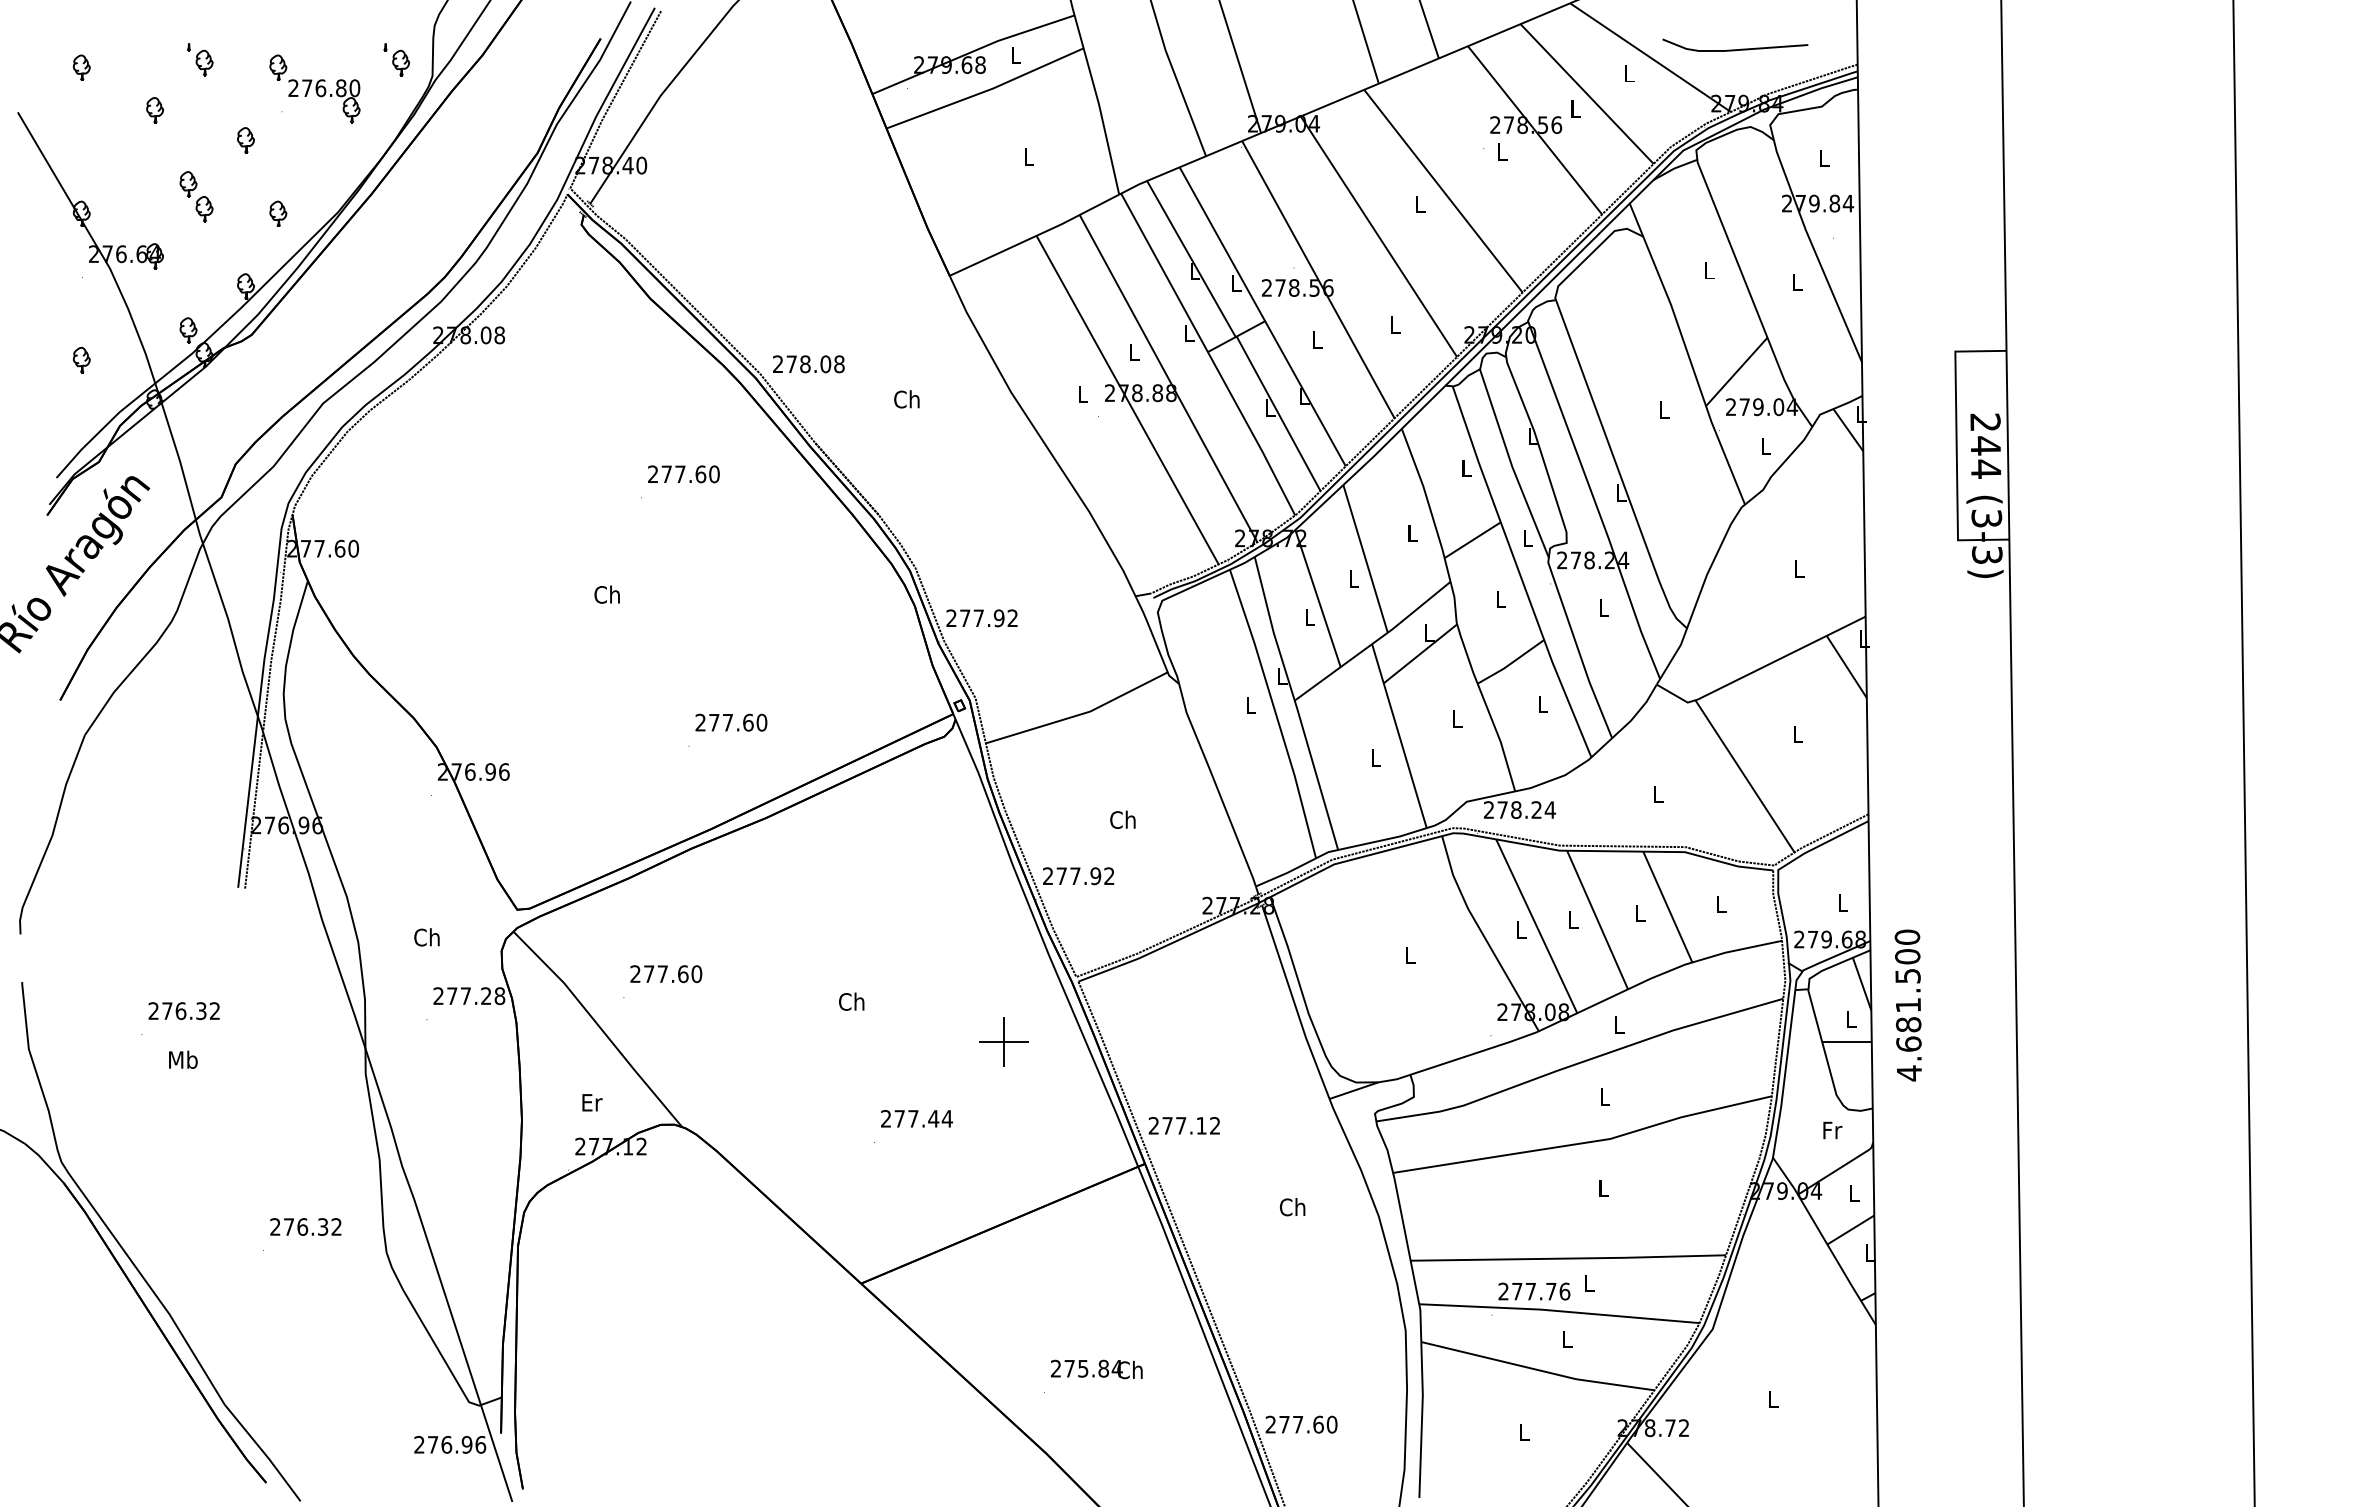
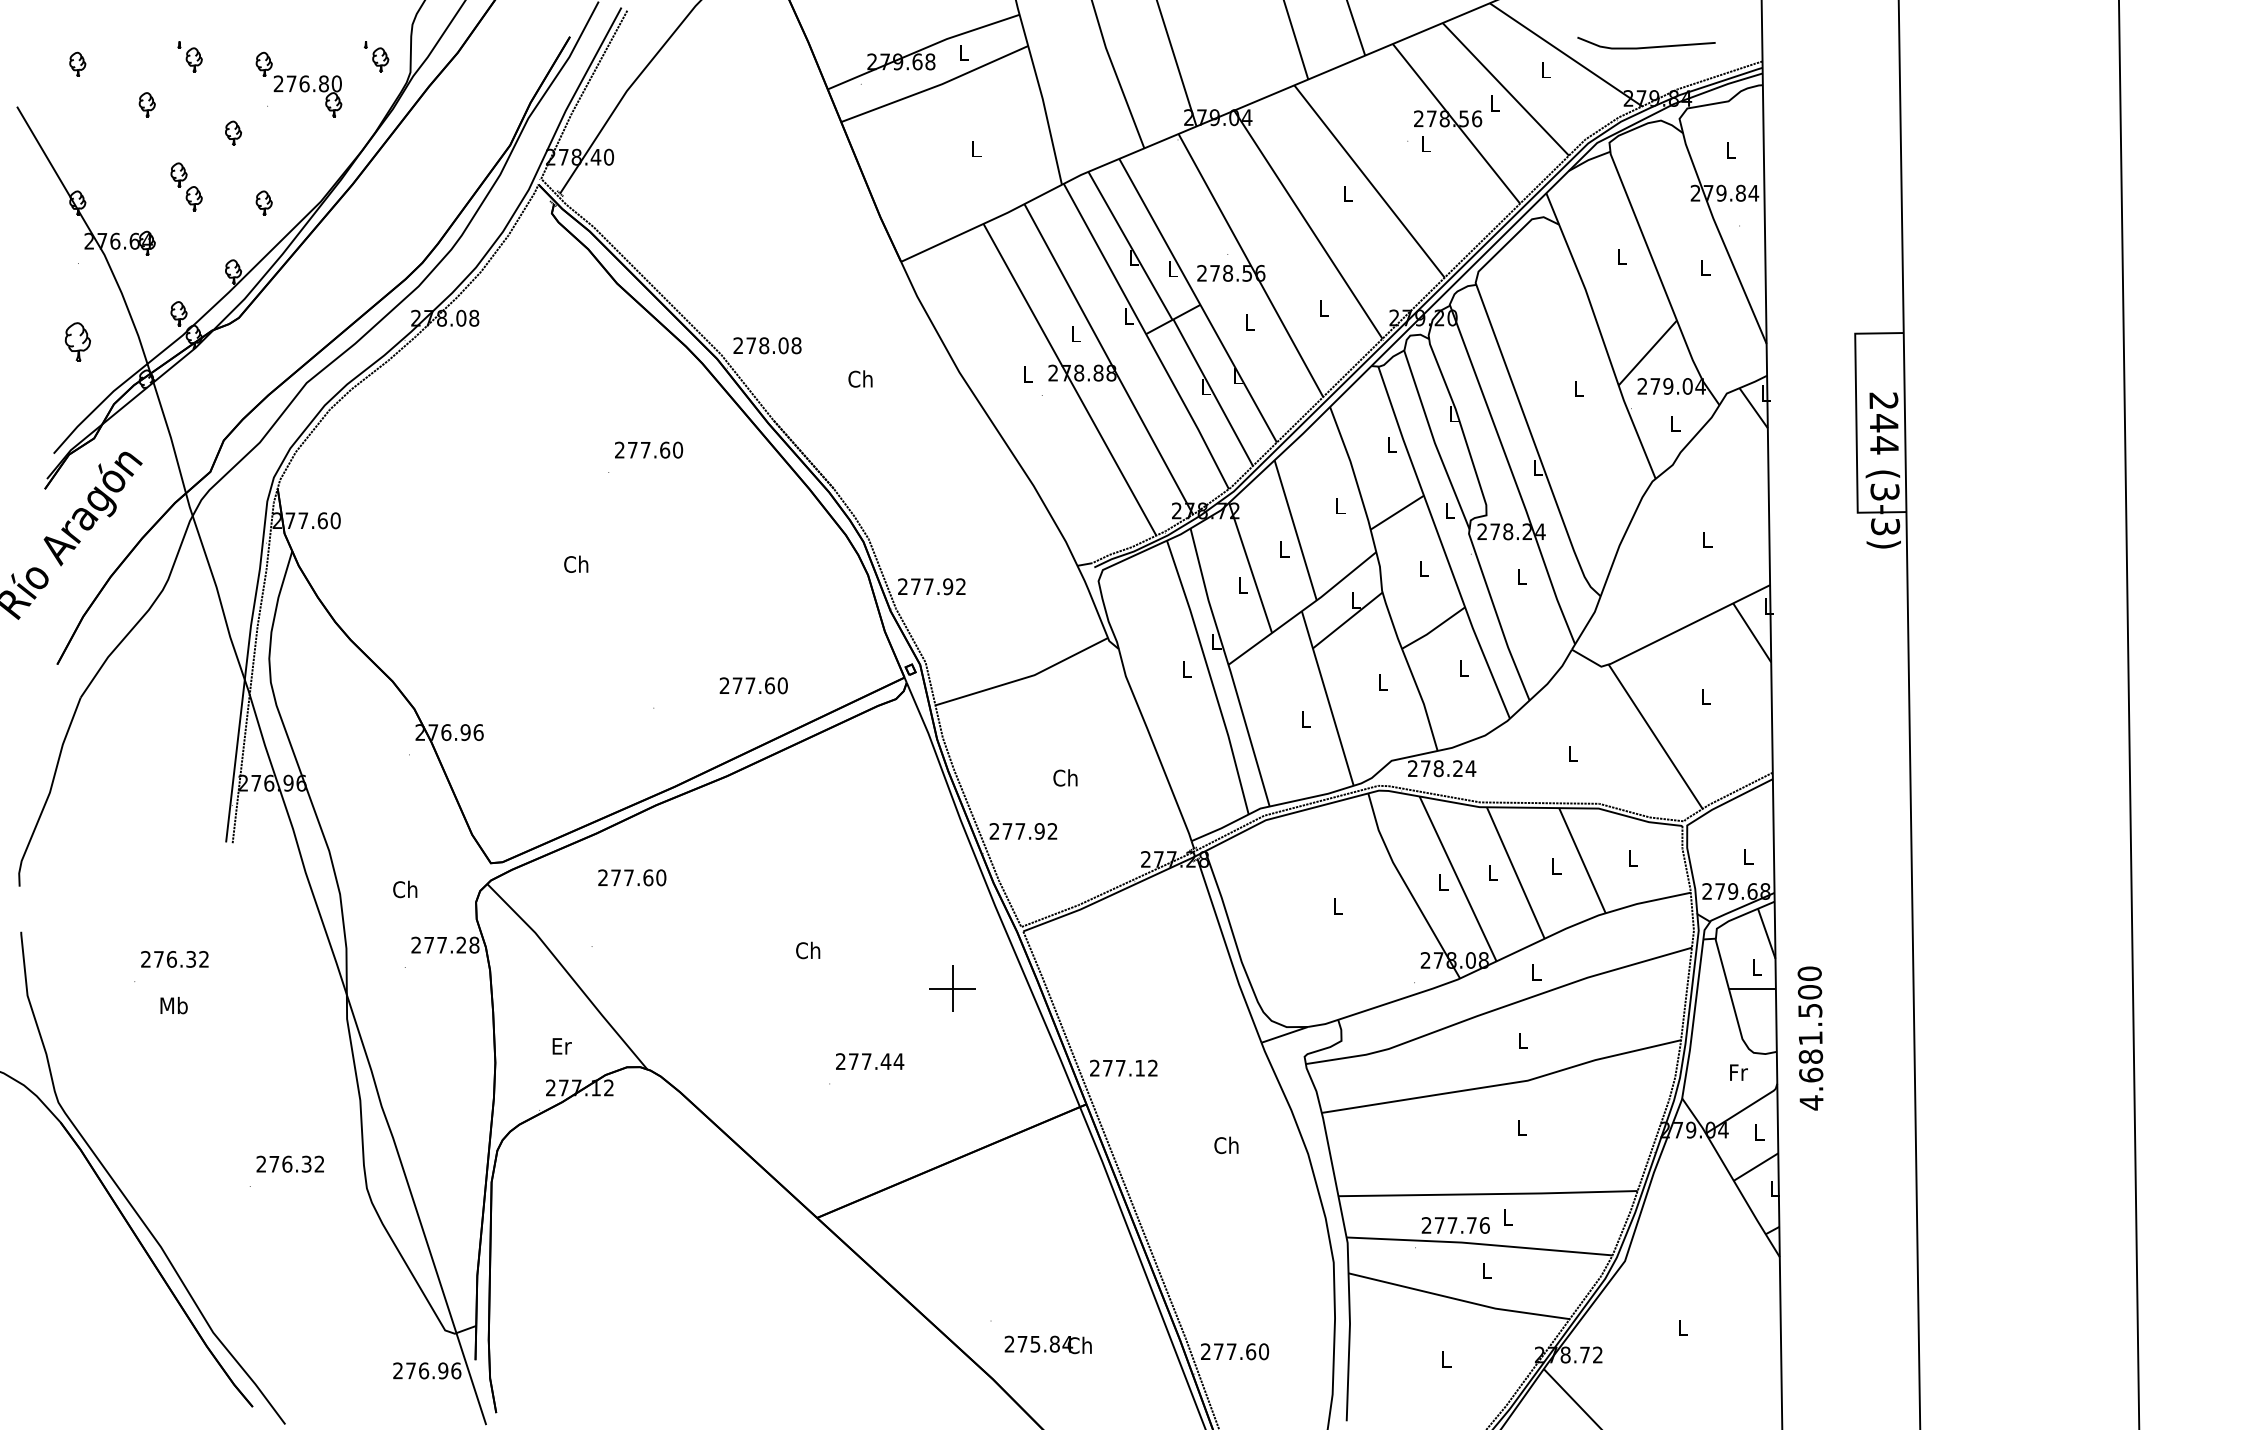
part: (81, 359) -> (77, 341), size x1.6
text: (731, 722) -> (753, 685), moved
text: (666, 974) -> (632, 878), moved
text: (1907, 1005) -> (1809, 1038), moved
text: (1096, 1369) -> (1048, 1344), moved

